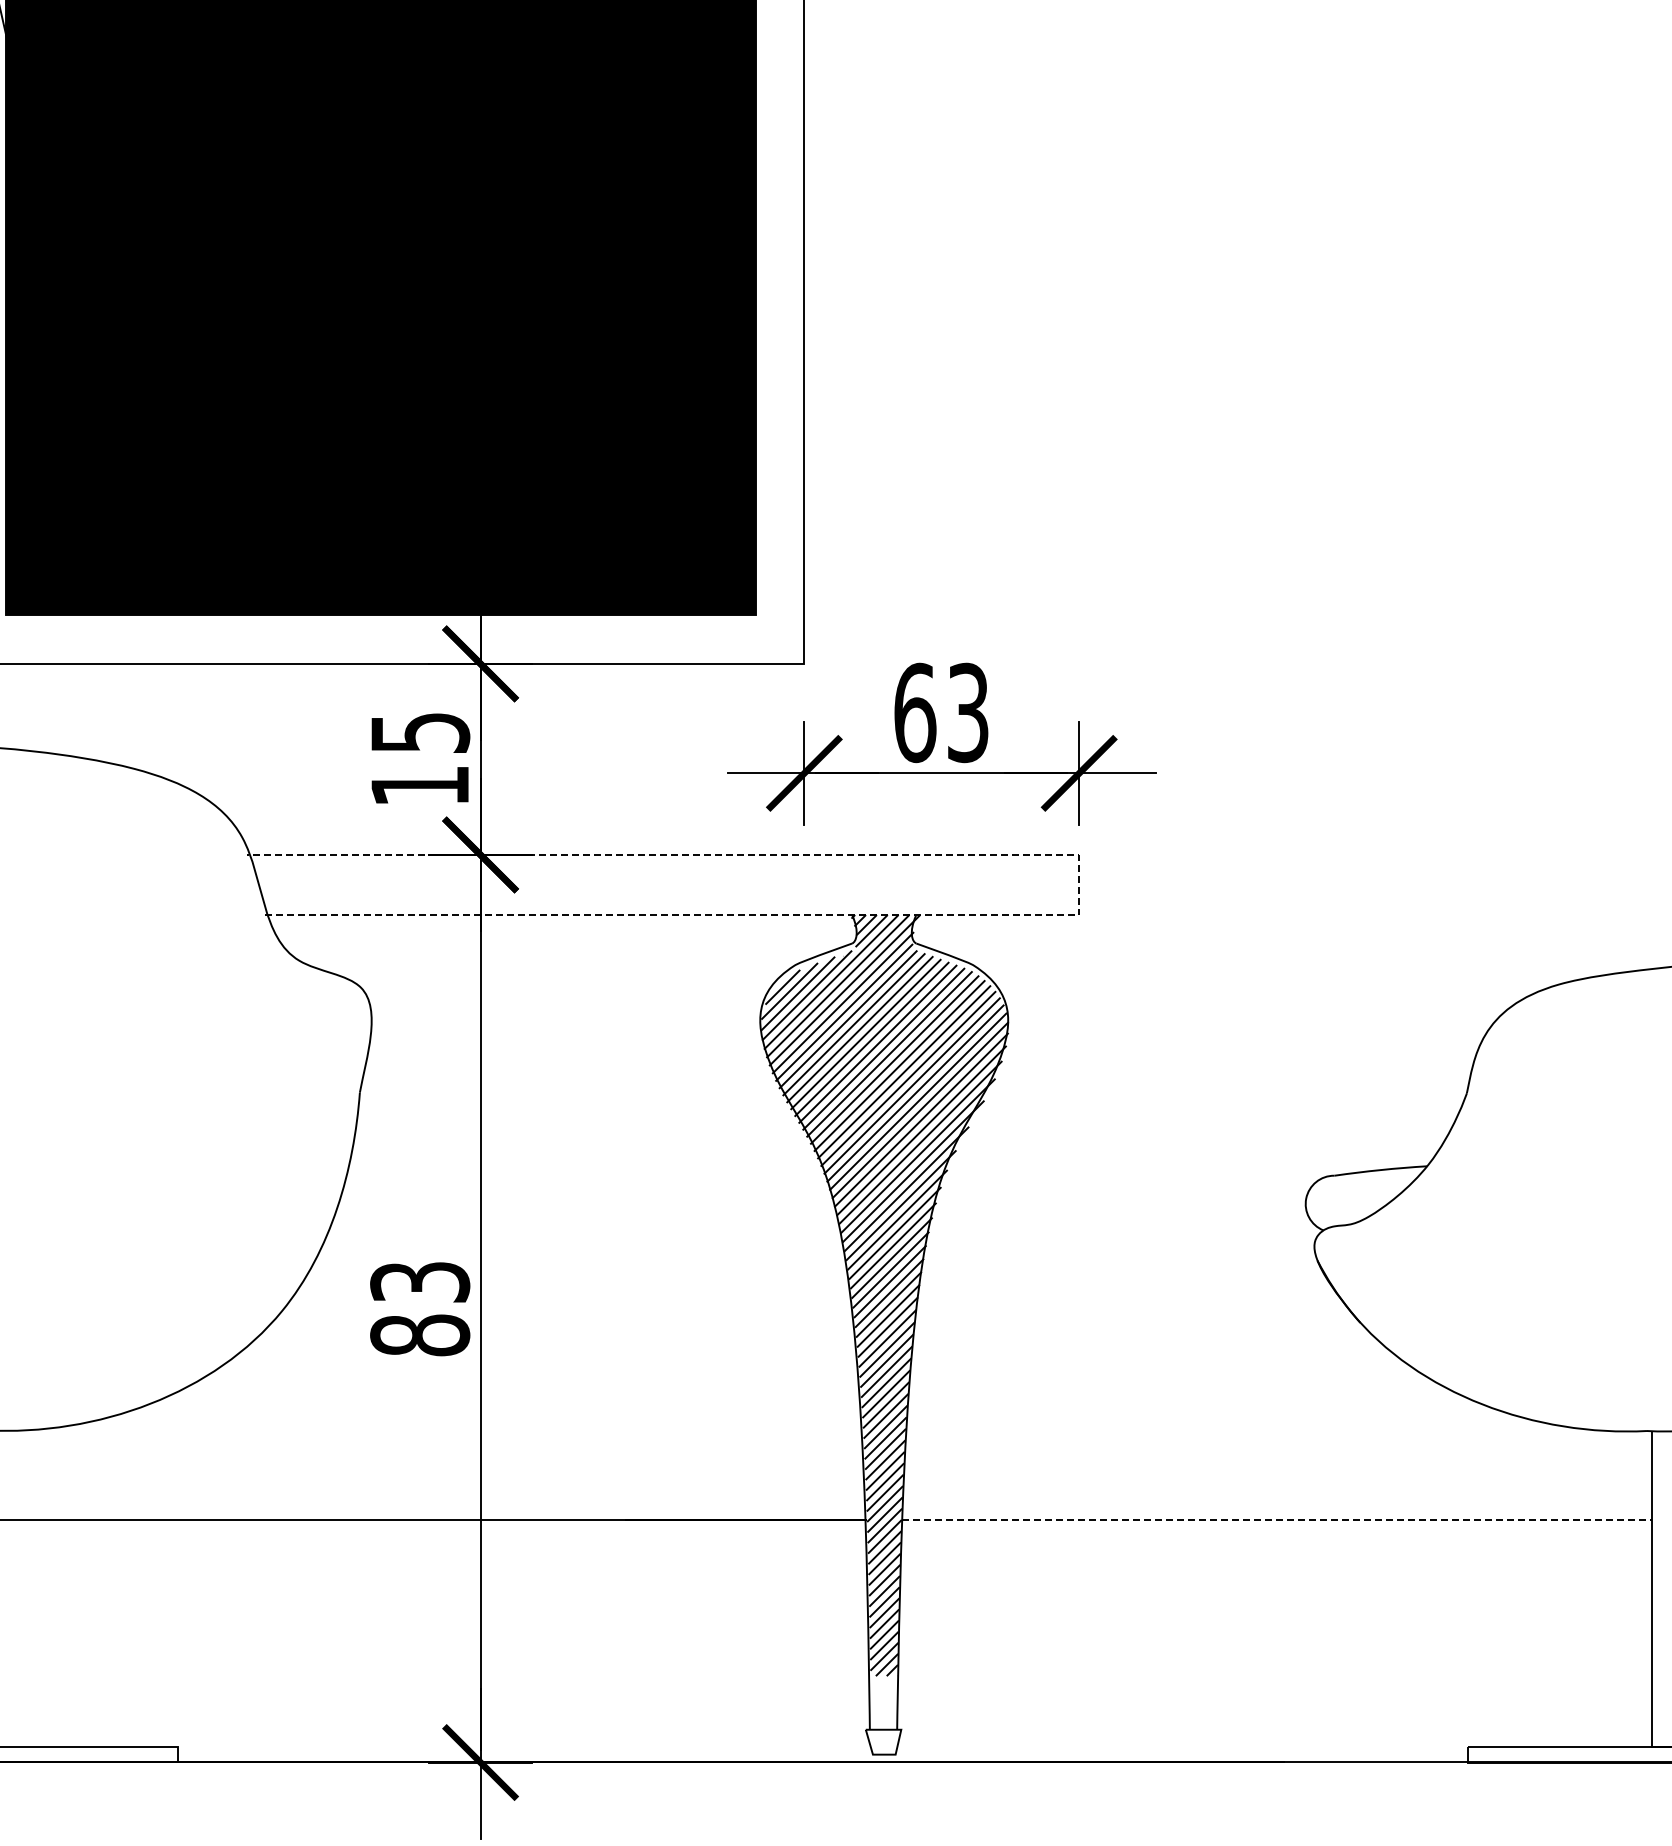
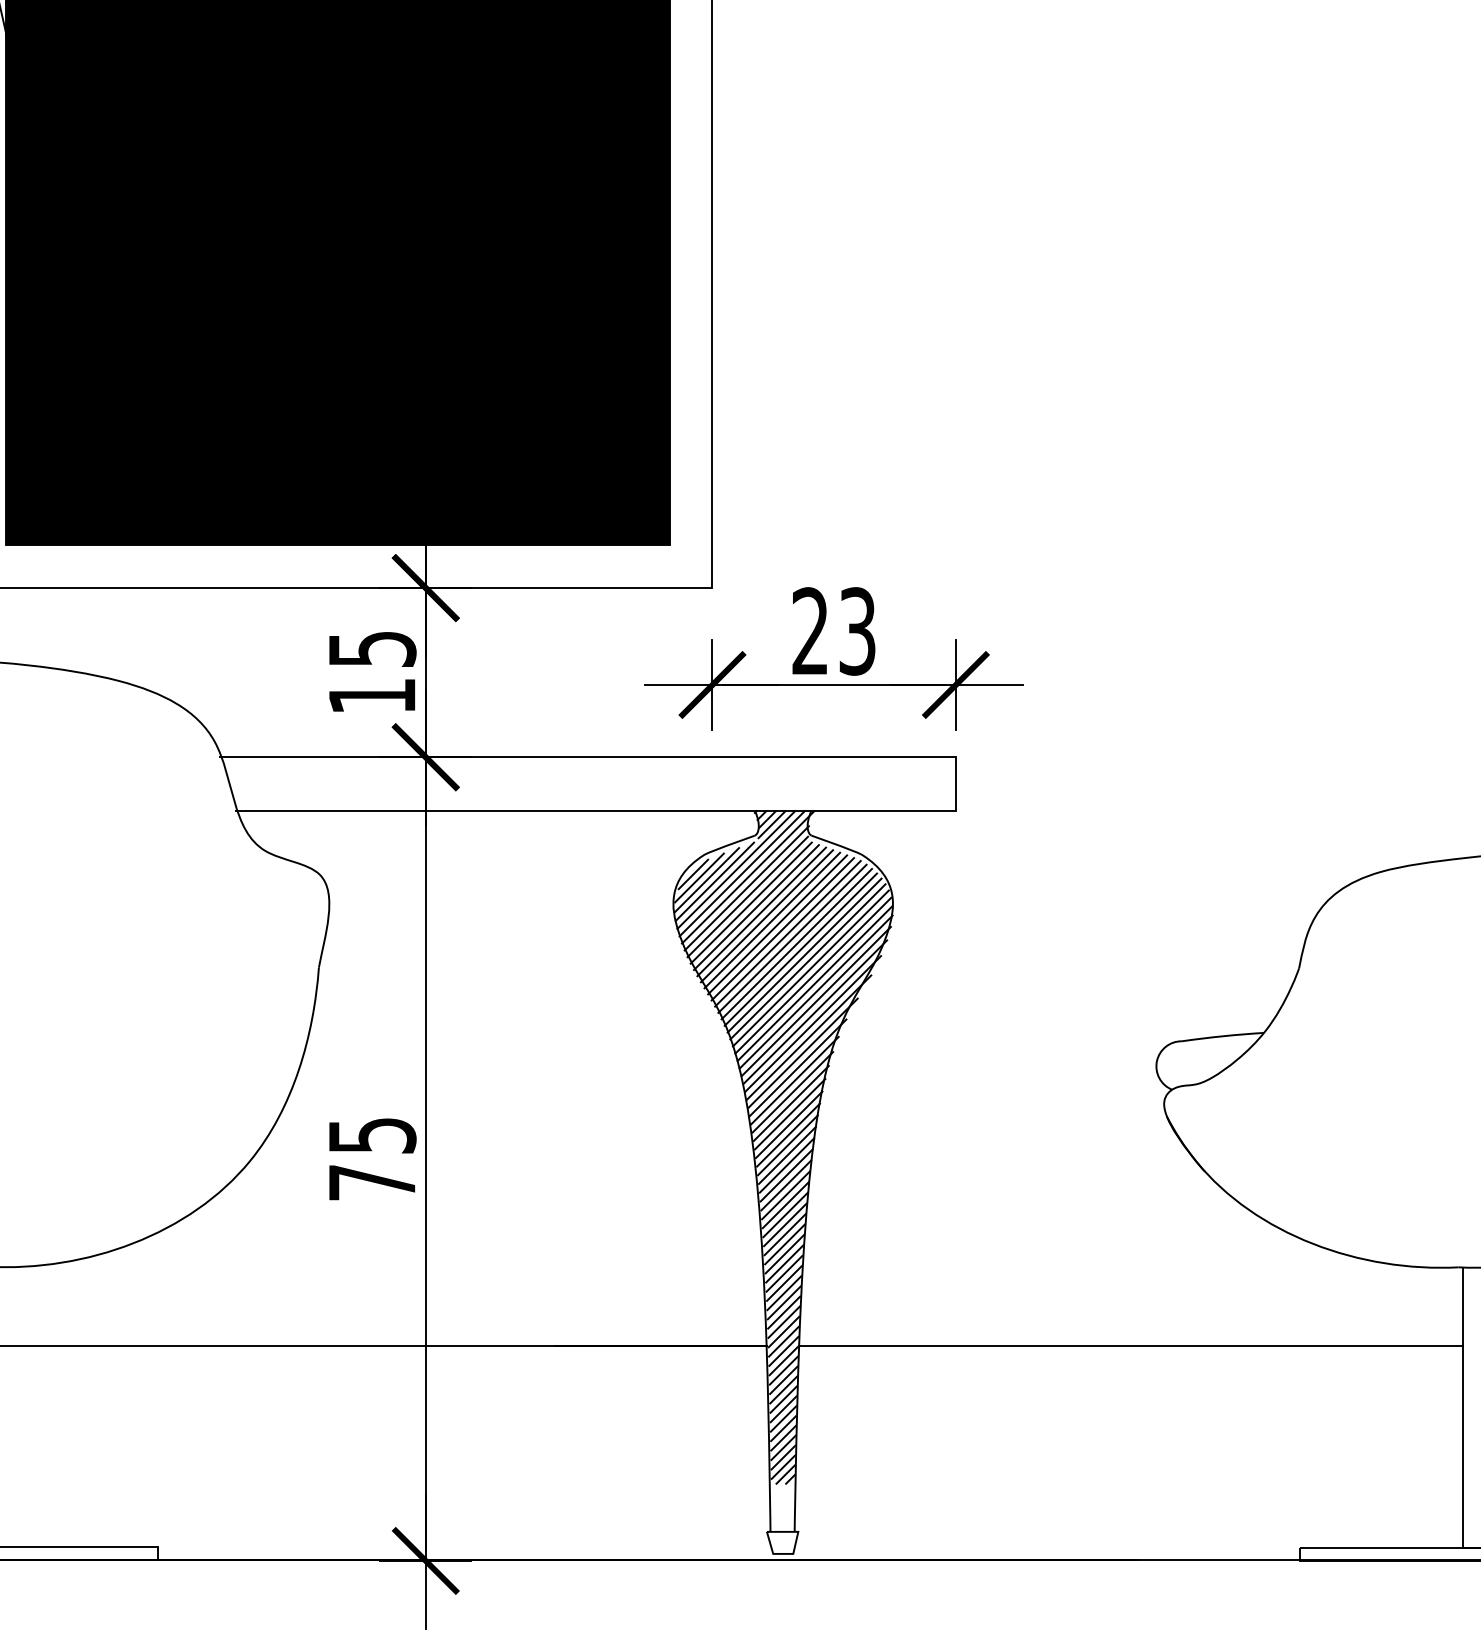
text: (915, 712) -> (810, 631), 63 -> 23
line: (1079, 875) -> (956, 775), dashed -> solid
text: (420, 1309) -> (372, 1159), 83 -> 75
line: (1277, 1520) -> (1131, 1346), dashed -> solid

